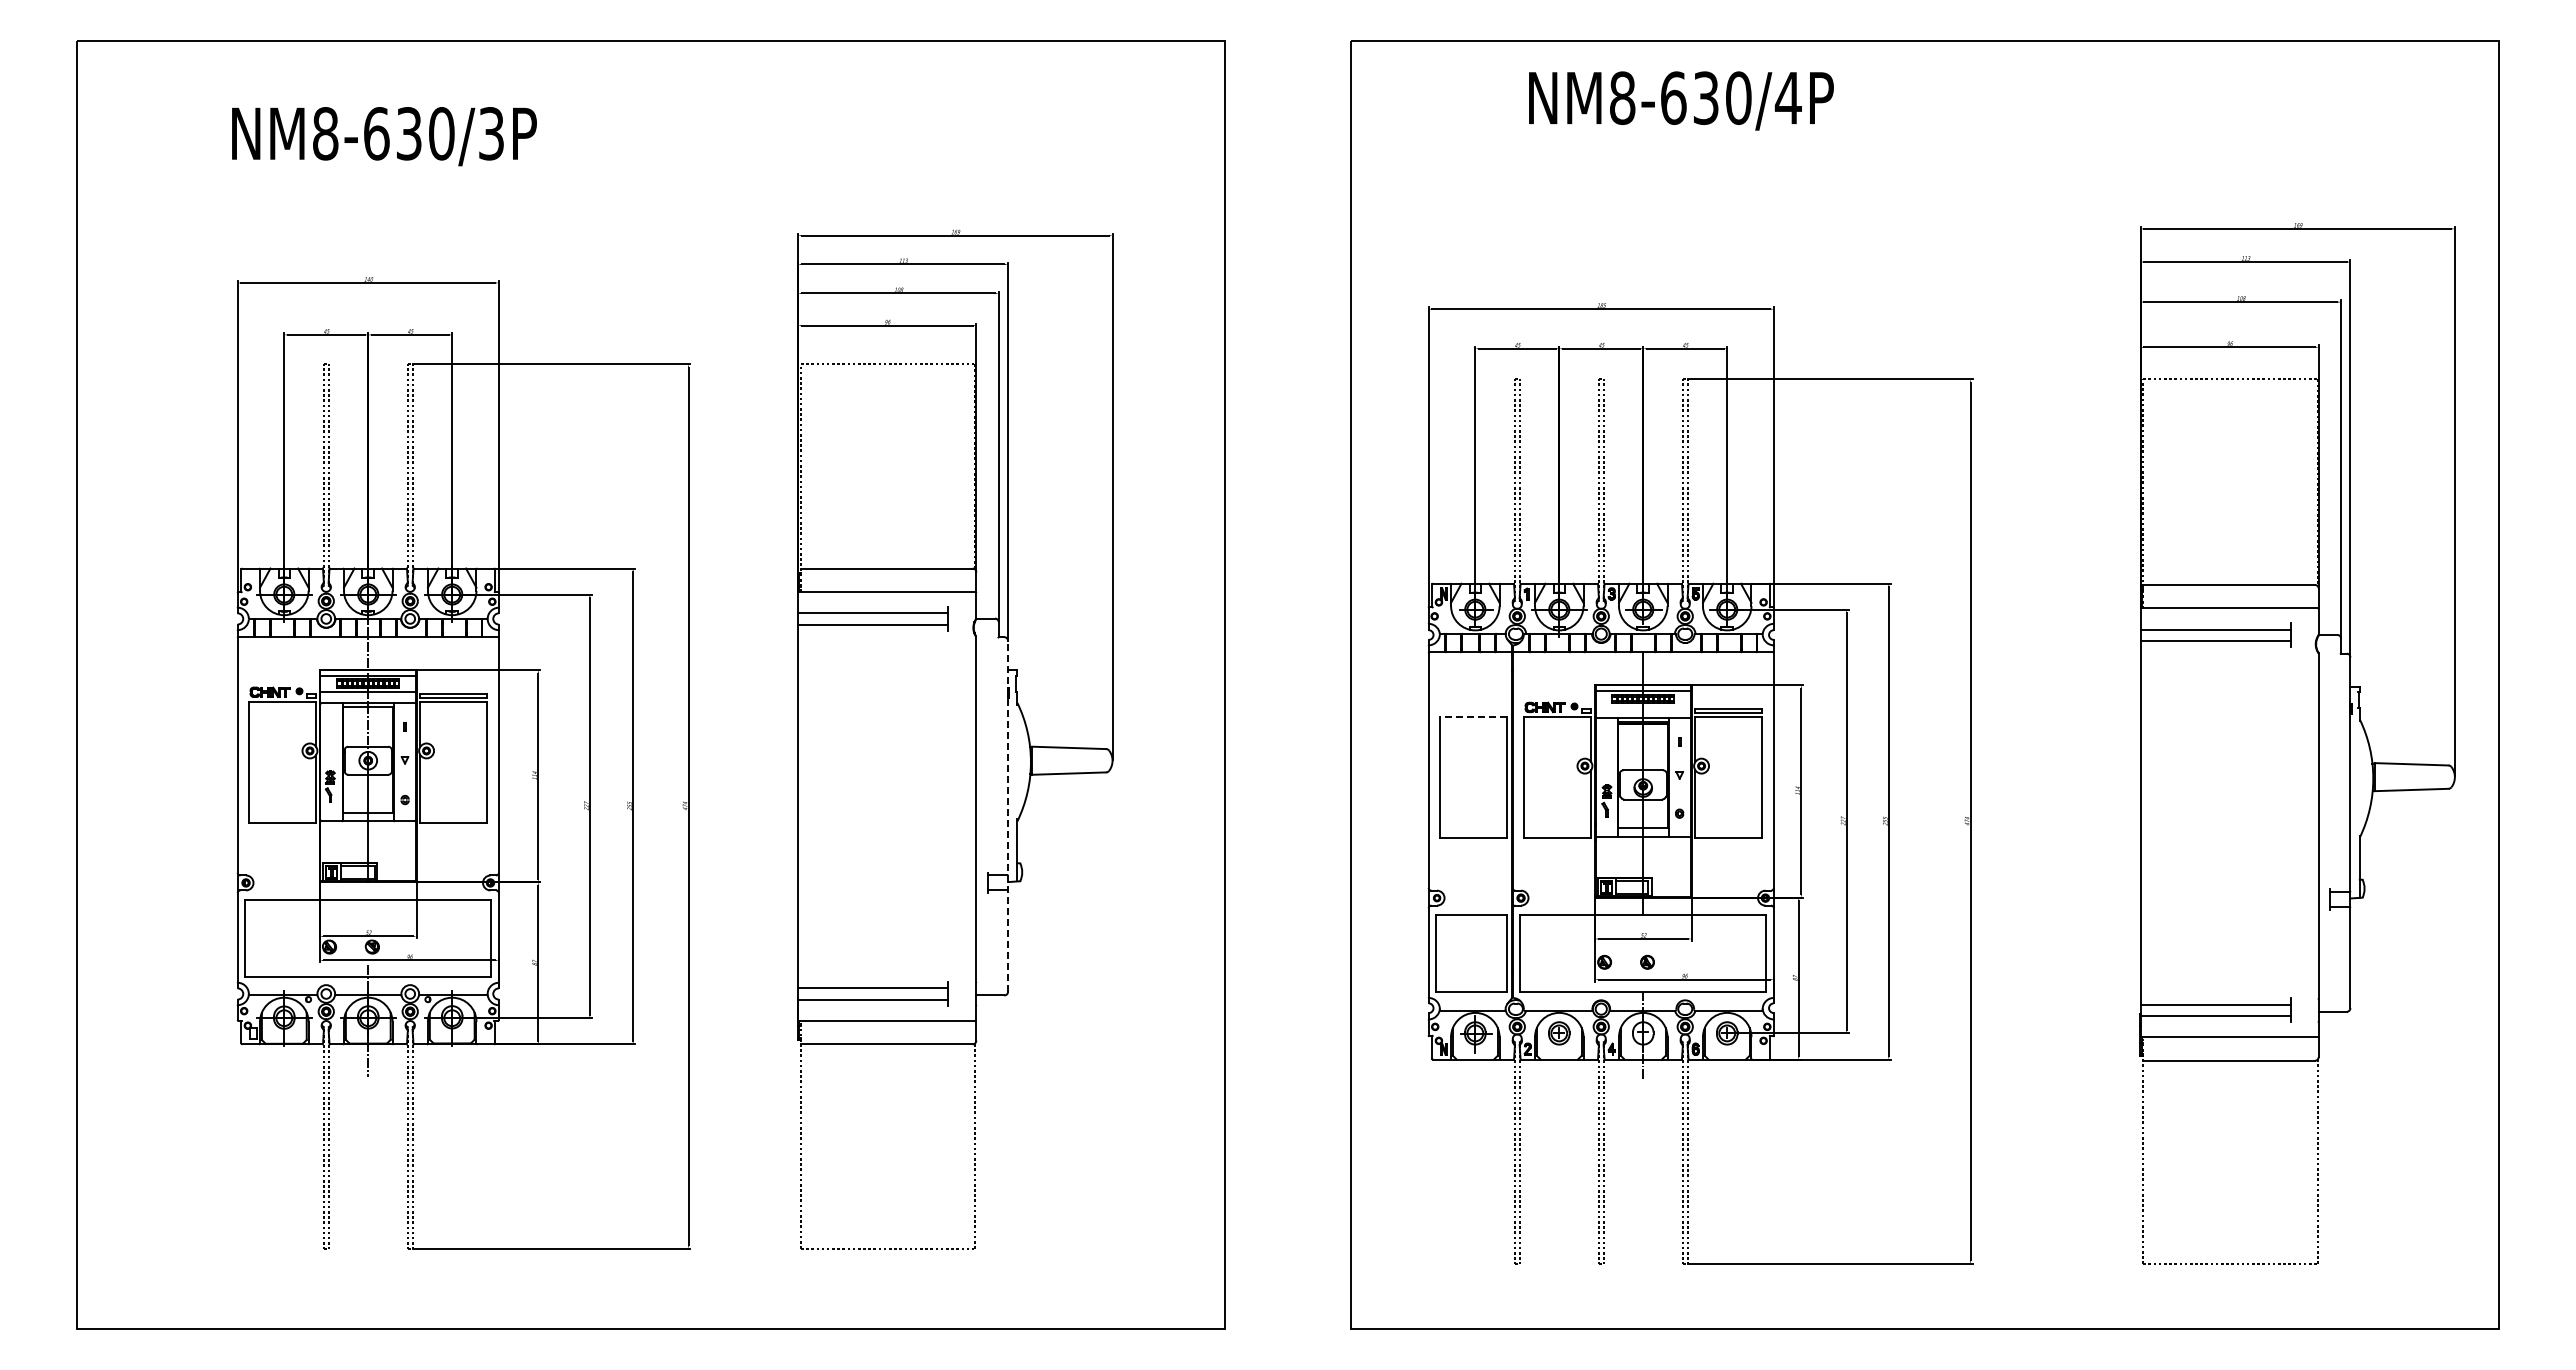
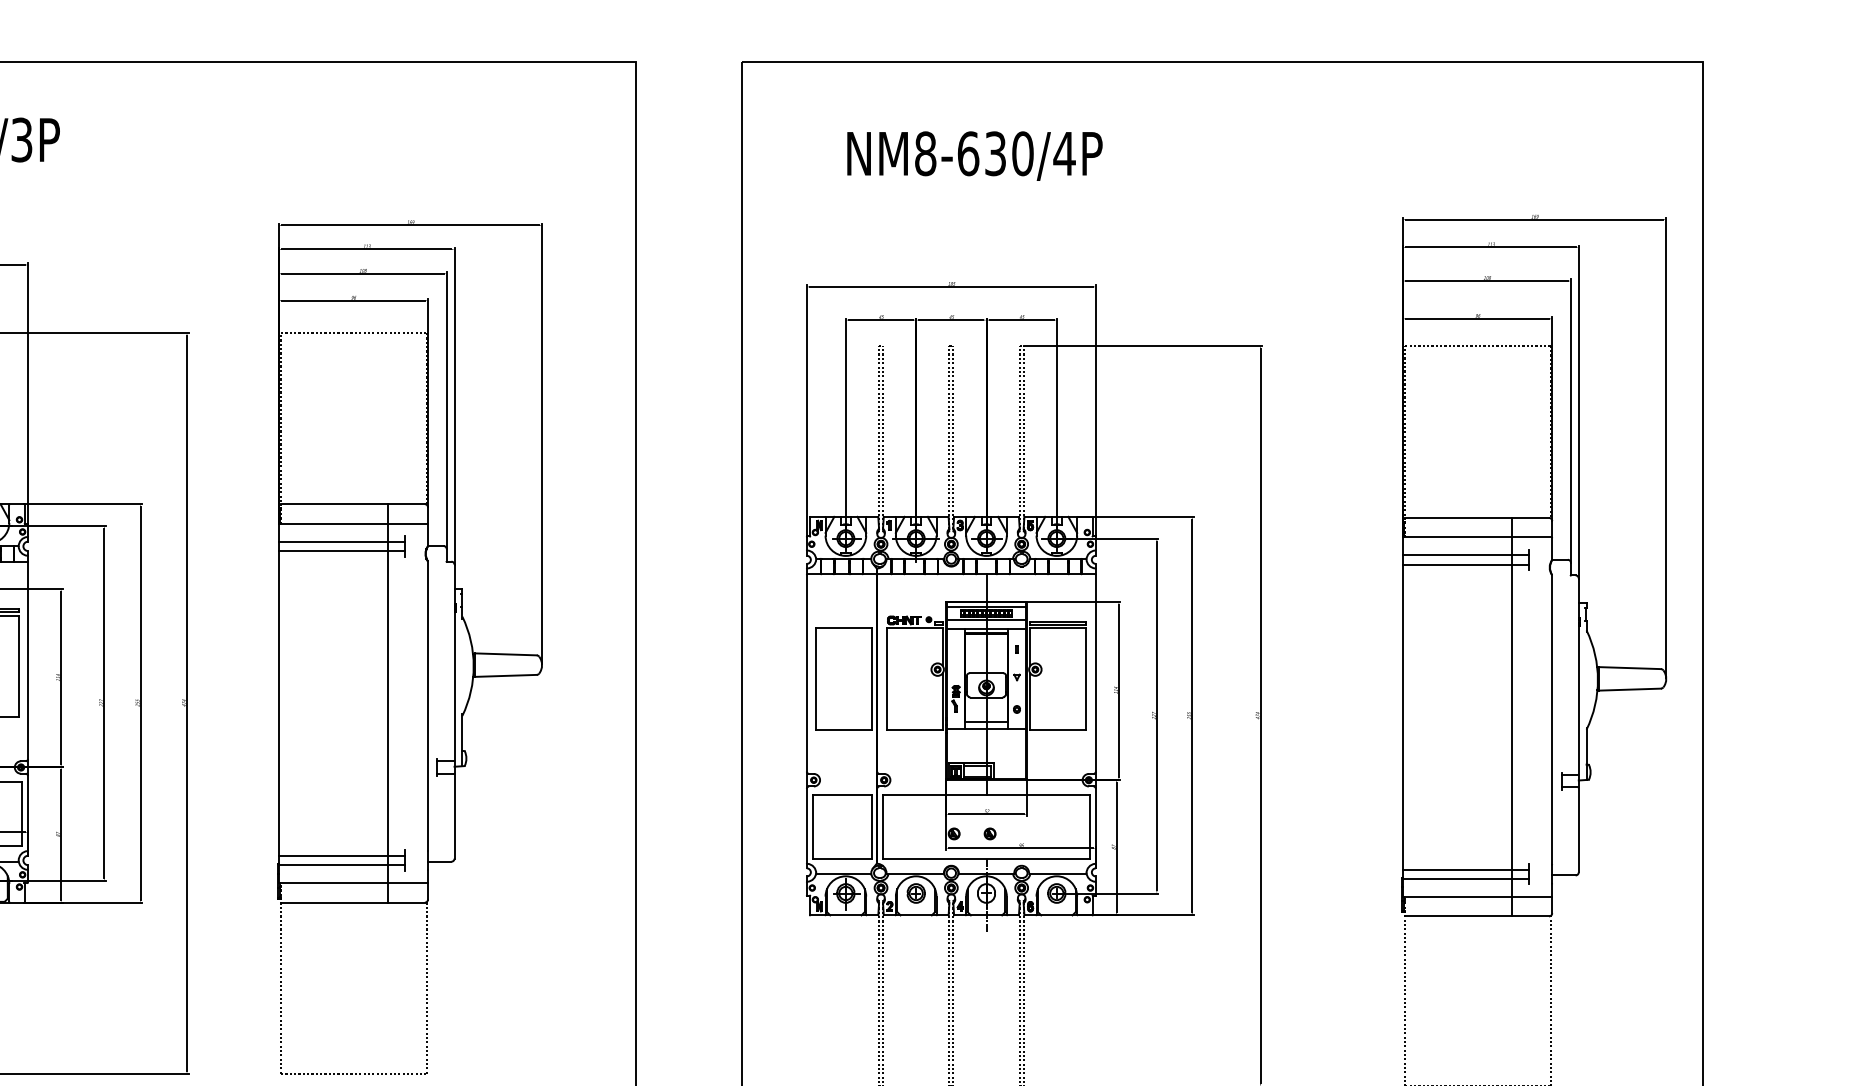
text: (1681, 100) -> (975, 155), moved
line: (1642, 706) -> (985, 619), added
line: (1473, 716) -> (844, 628), dashed -> solid
line: (928, 806) -> (387, 703), added
line: (1008, 815) -> (454, 710), dashed -> solid
line: (2271, 822) -> (1512, 716), added

